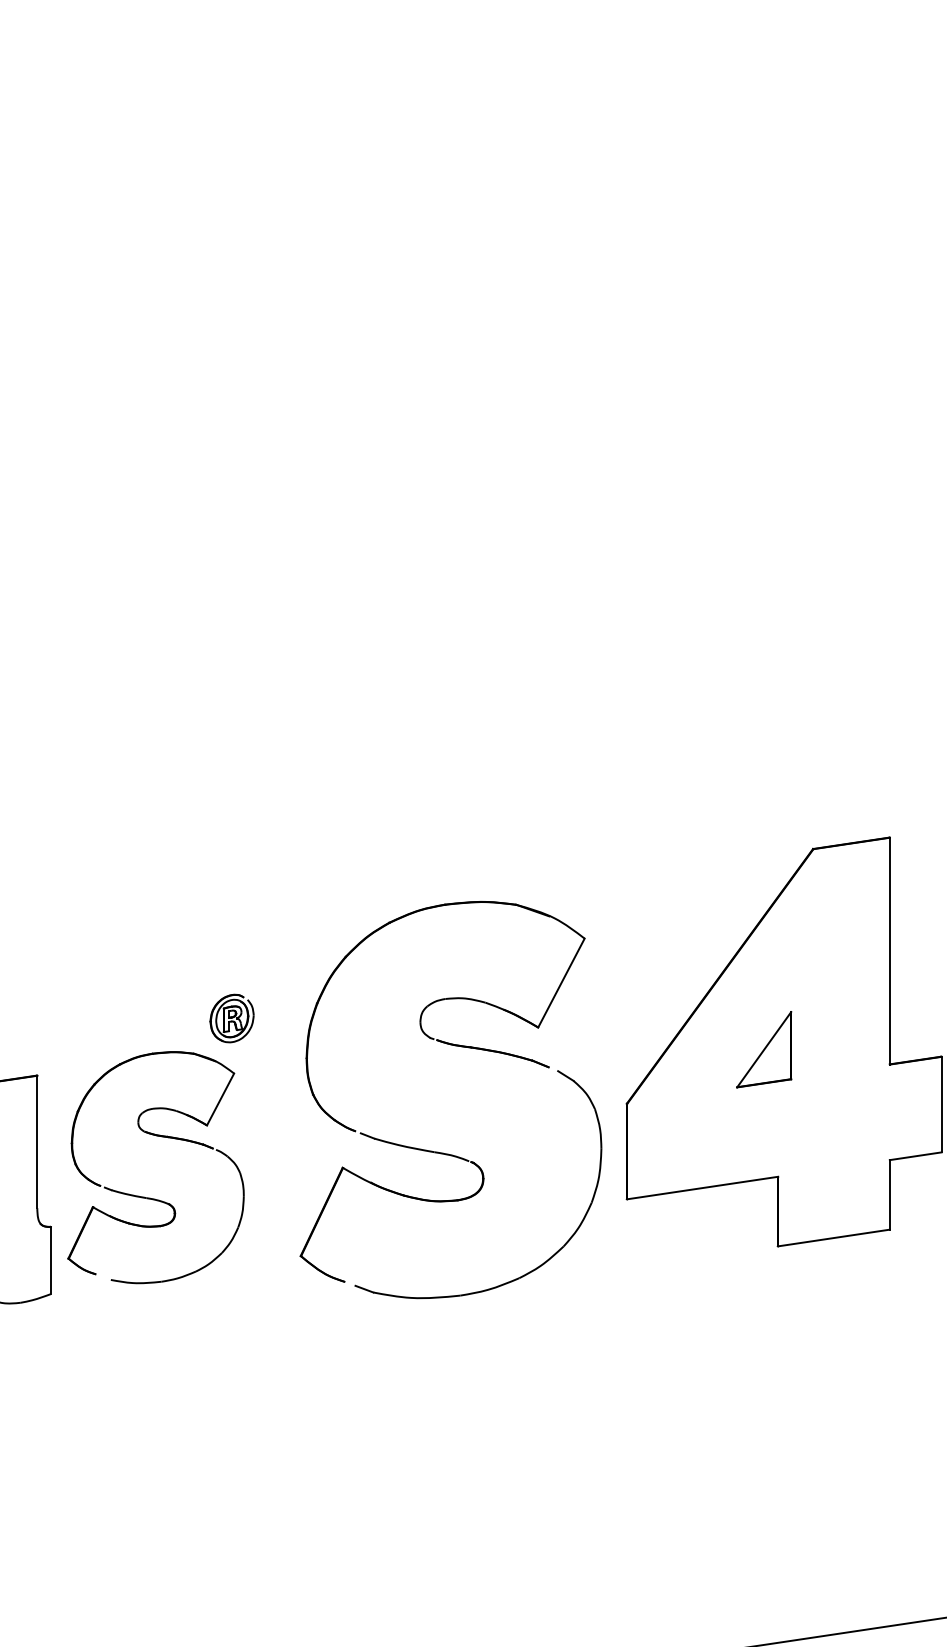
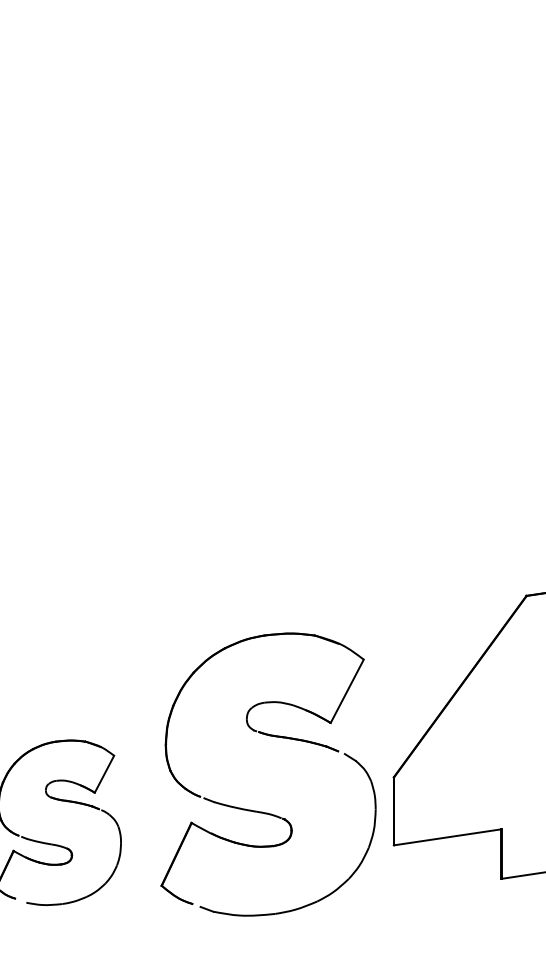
part: (231, 1018) -> (112, 716), removed
part: (764, 1049) -> (491, 738), removed

